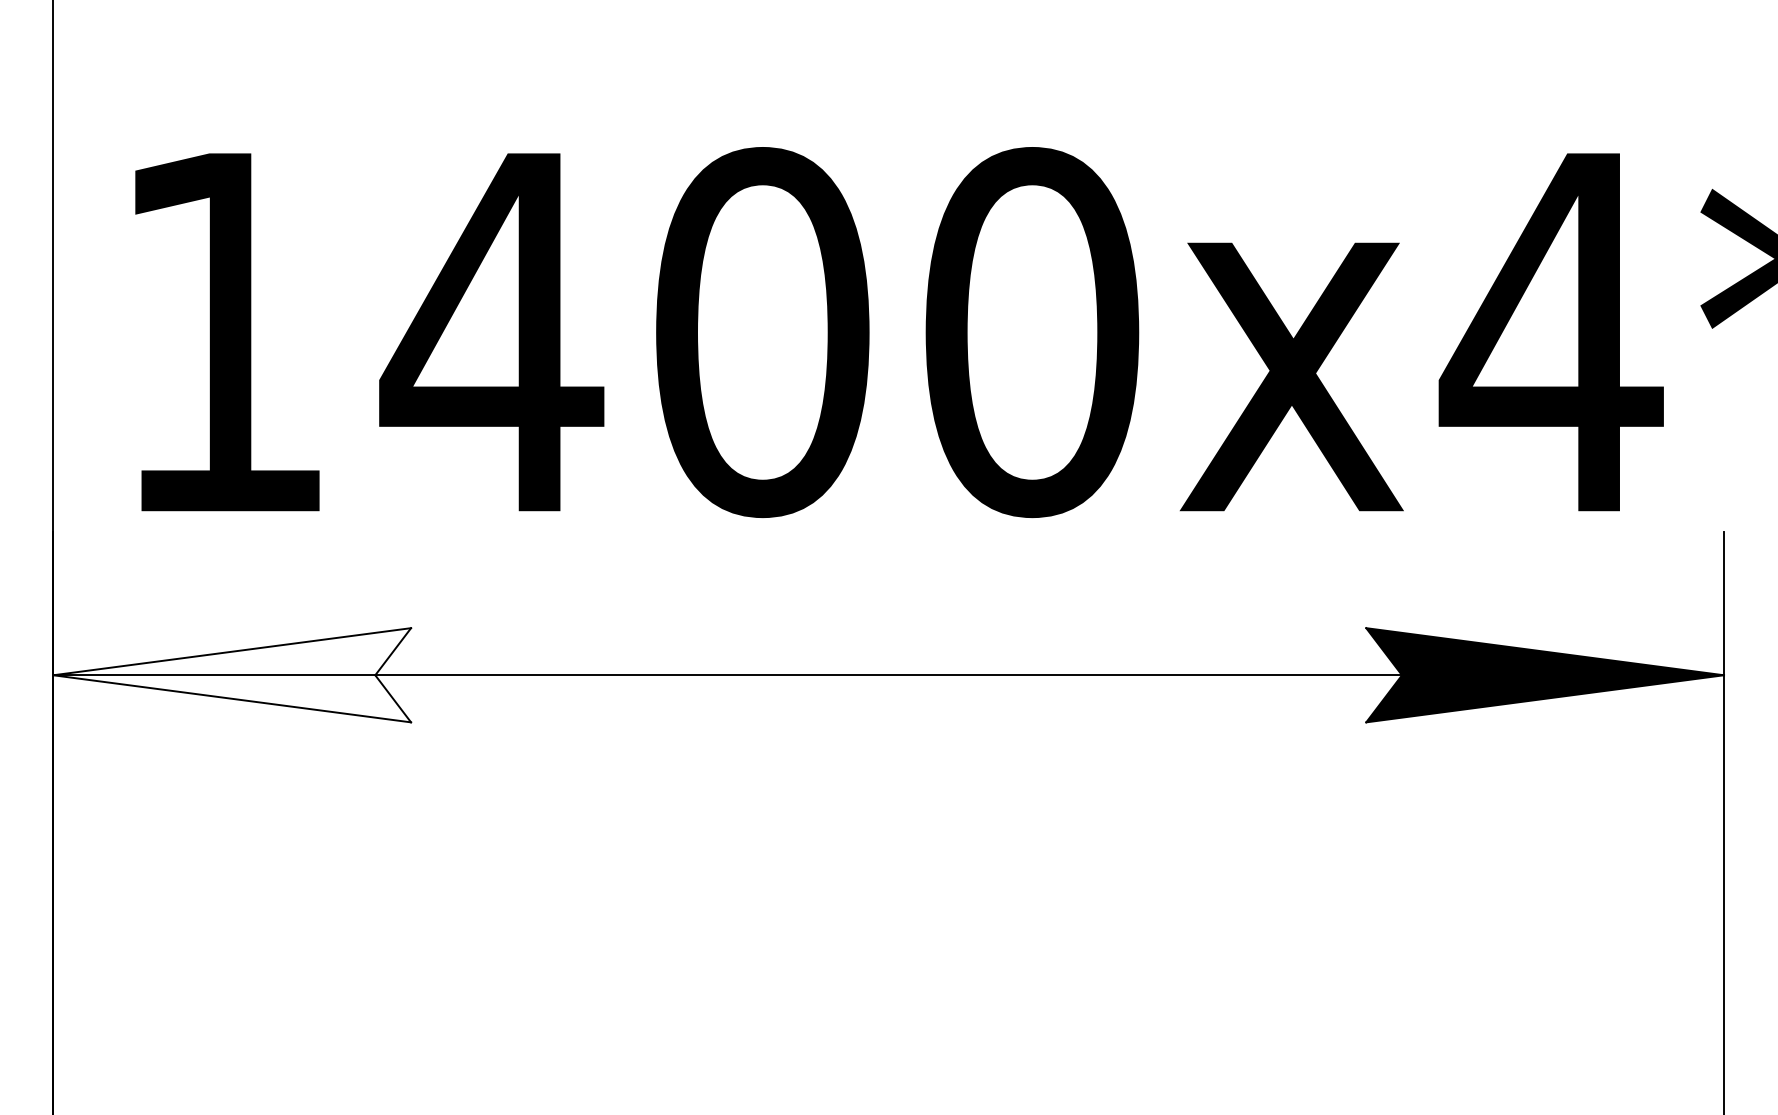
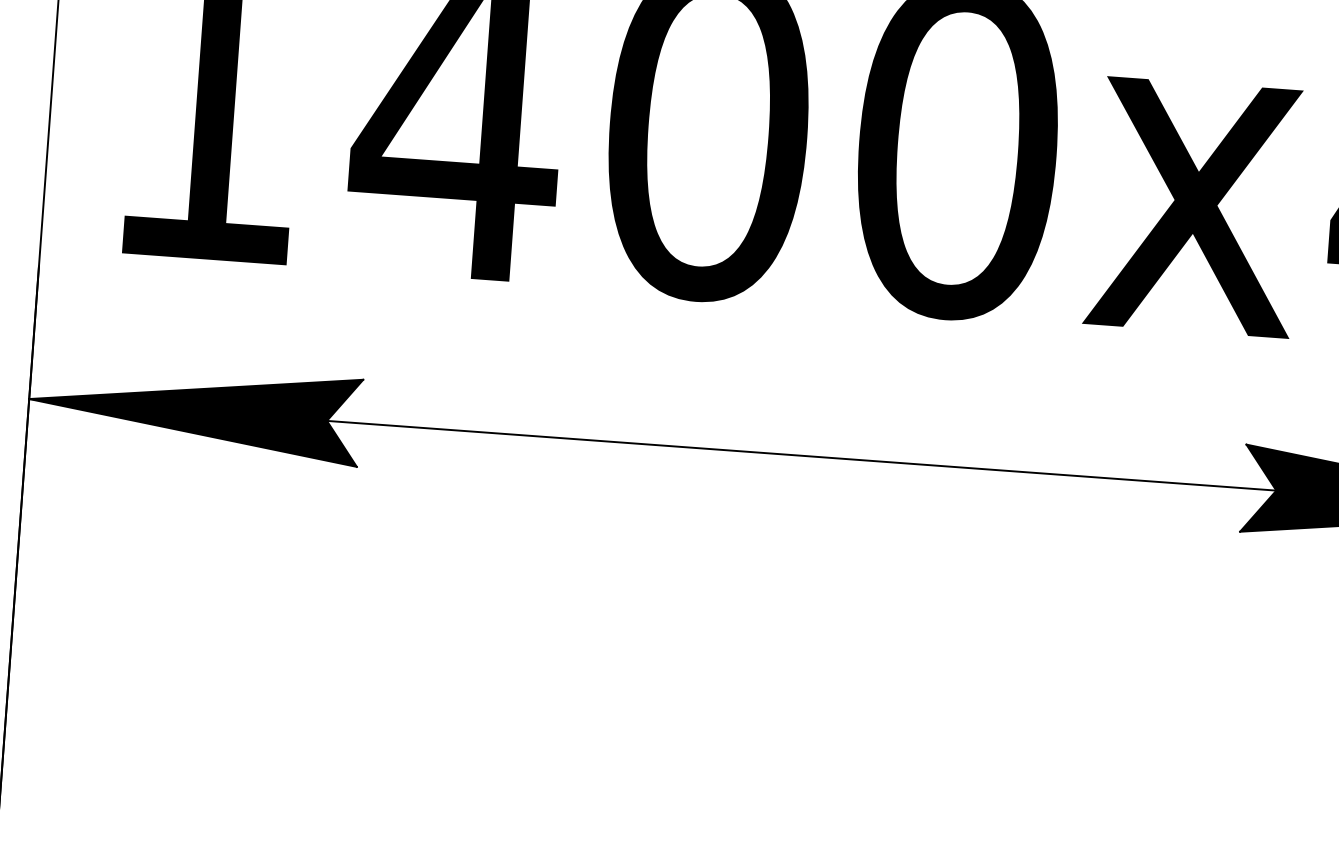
fill: (232, 675) -> (194, 411), added

